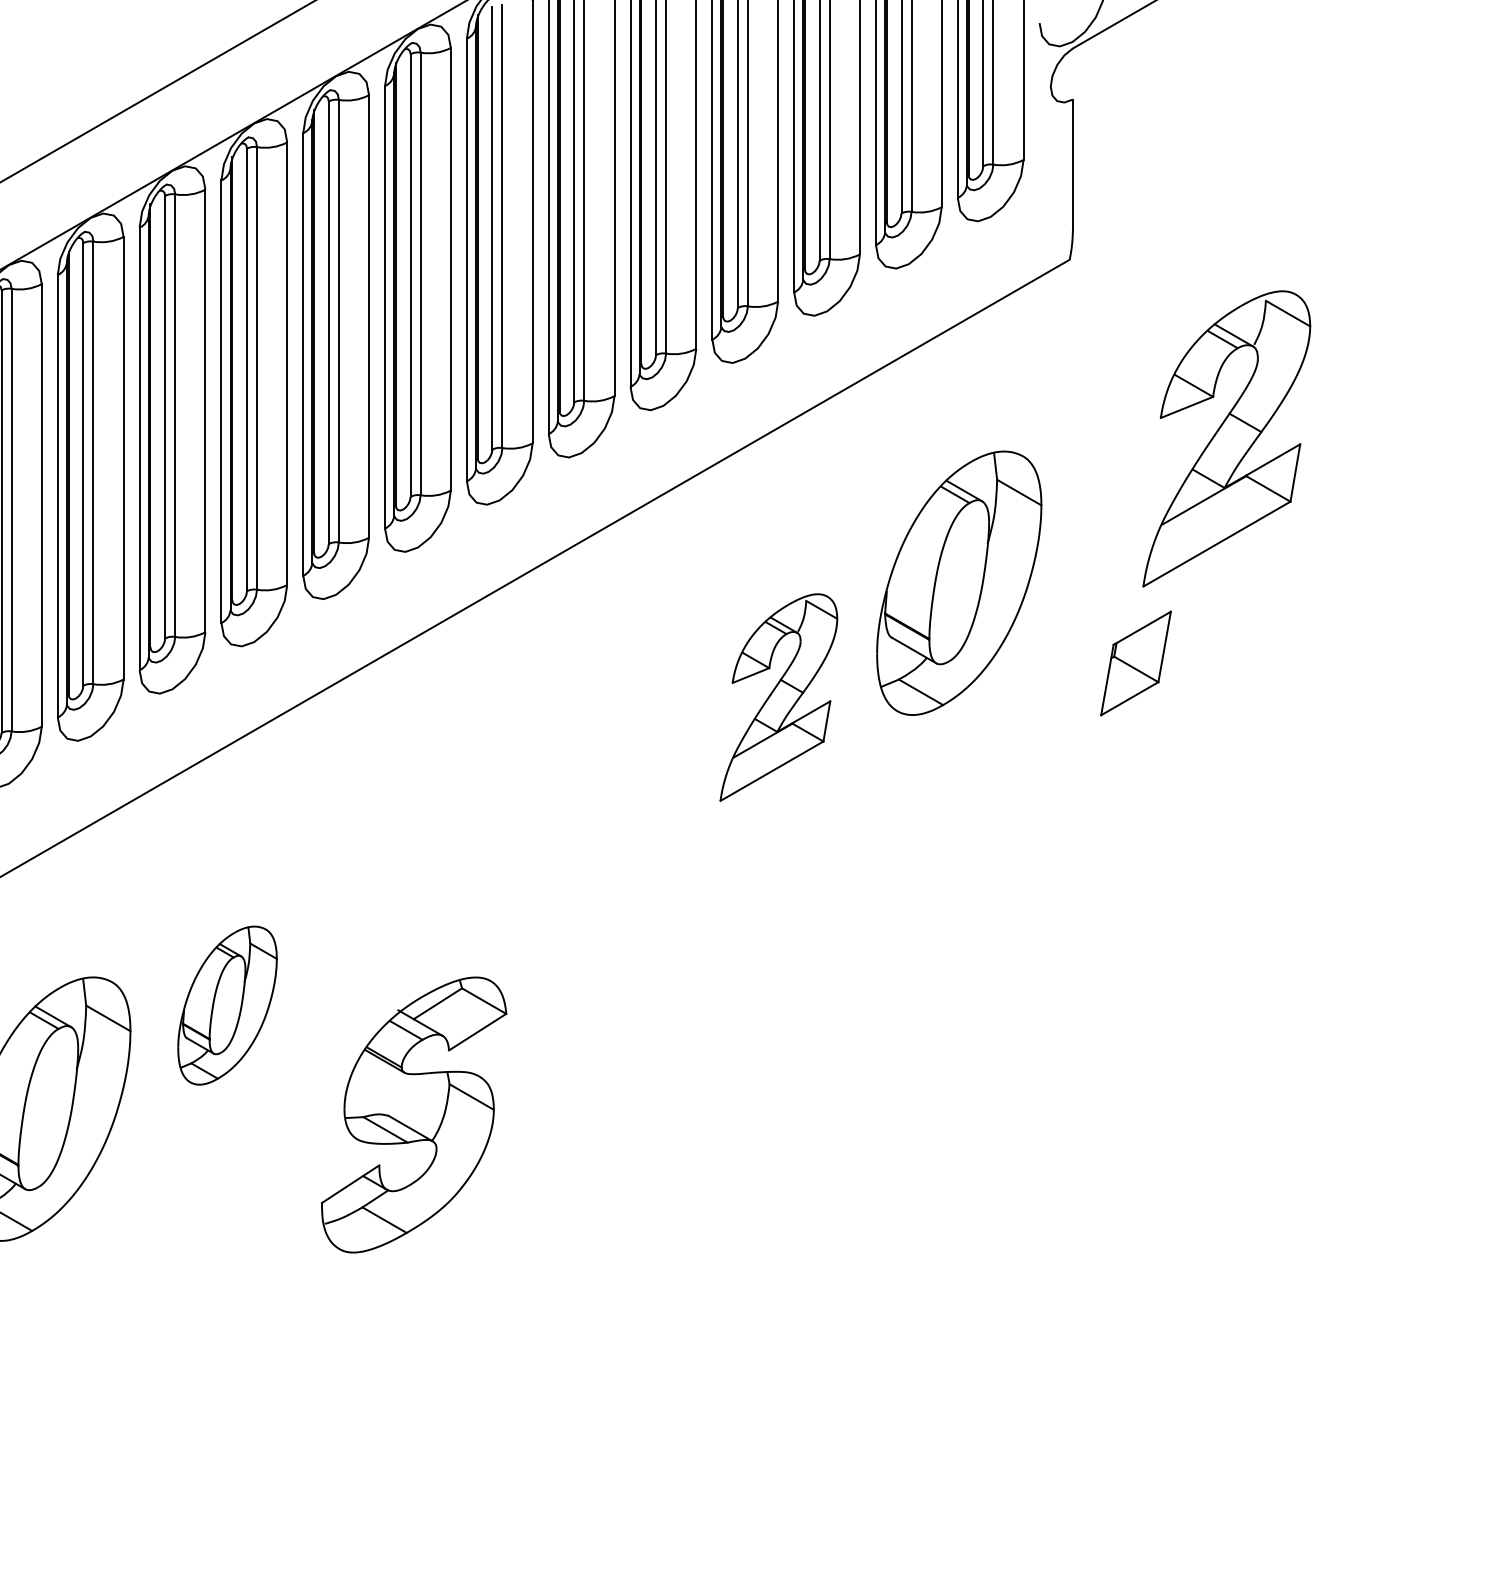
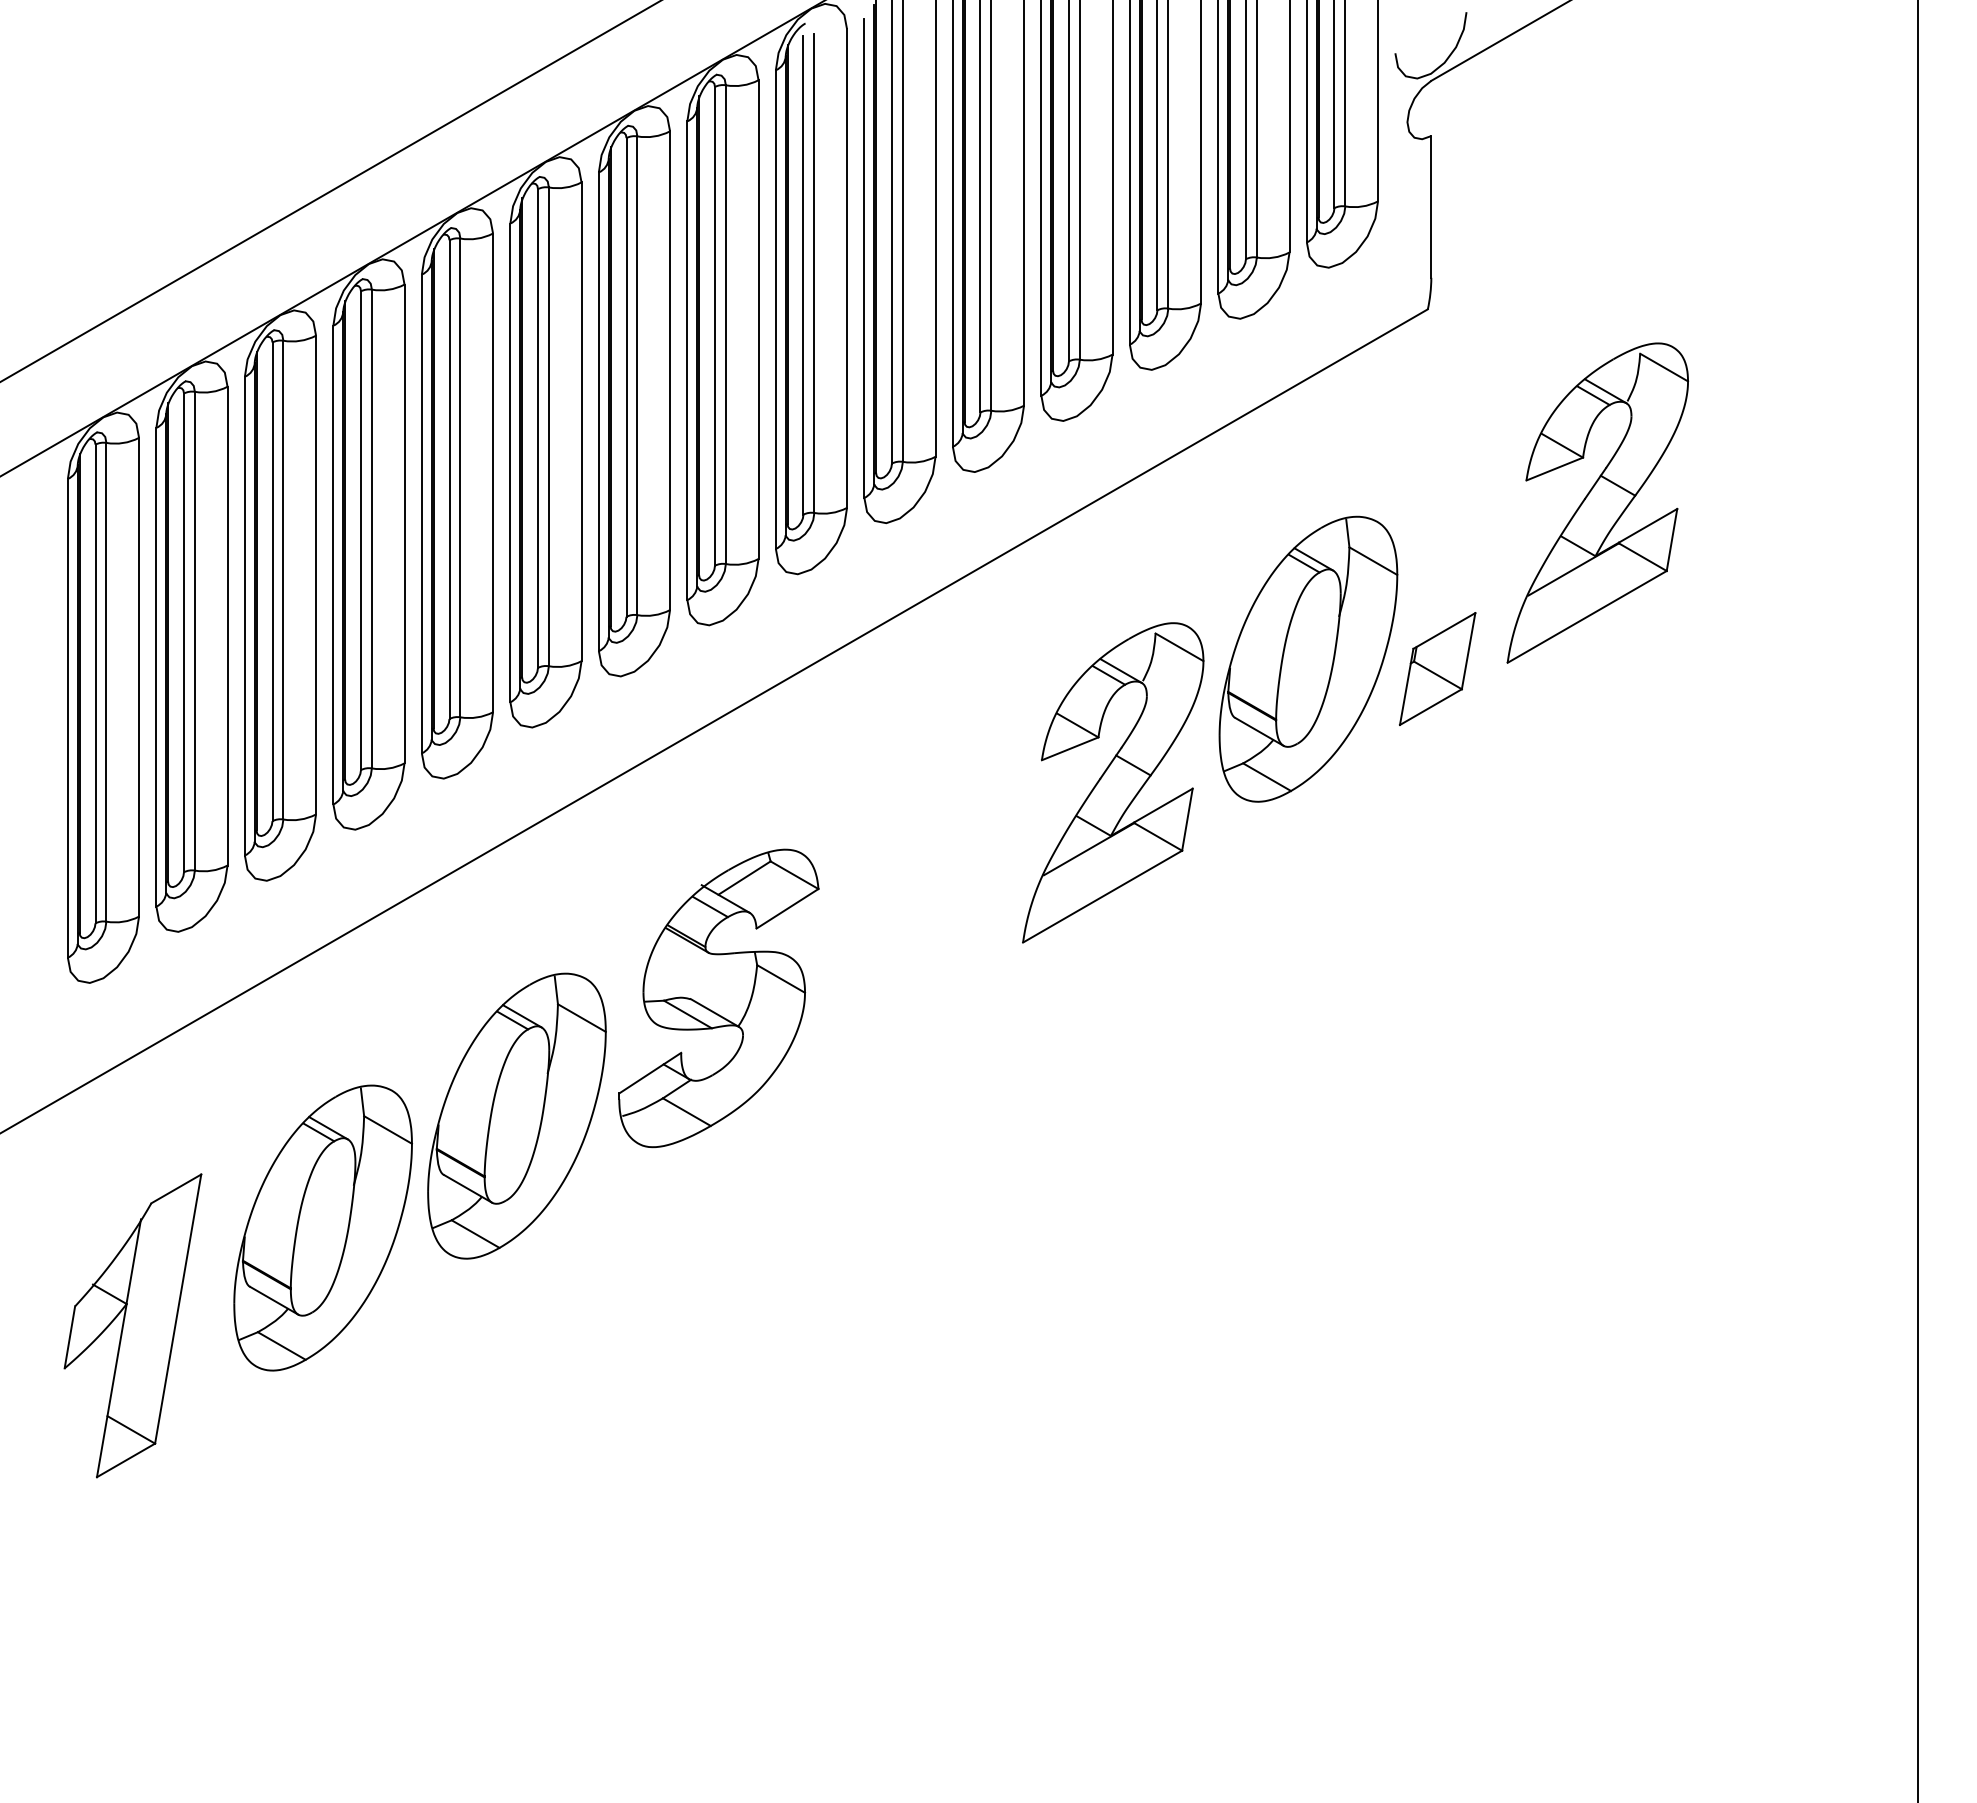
part: (1135, 663) -> (1437, 668), moved
part: (779, 697) -> (1113, 782), size x1.43
part: (227, 1005) -> (516, 1115), size x1.67
part: (413, 1115) -> (718, 998), moved

